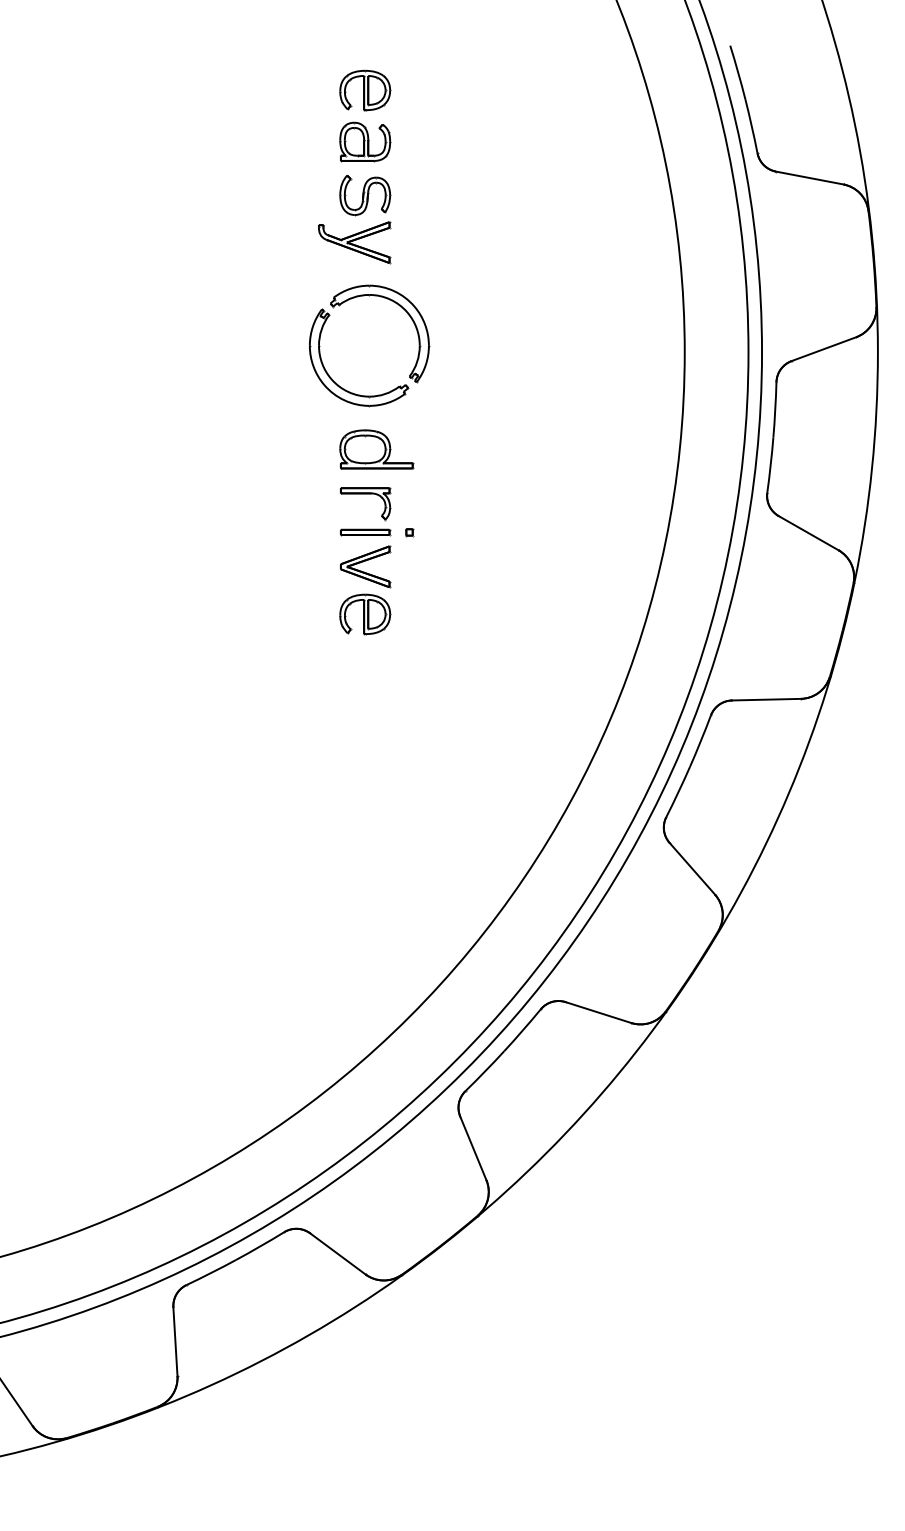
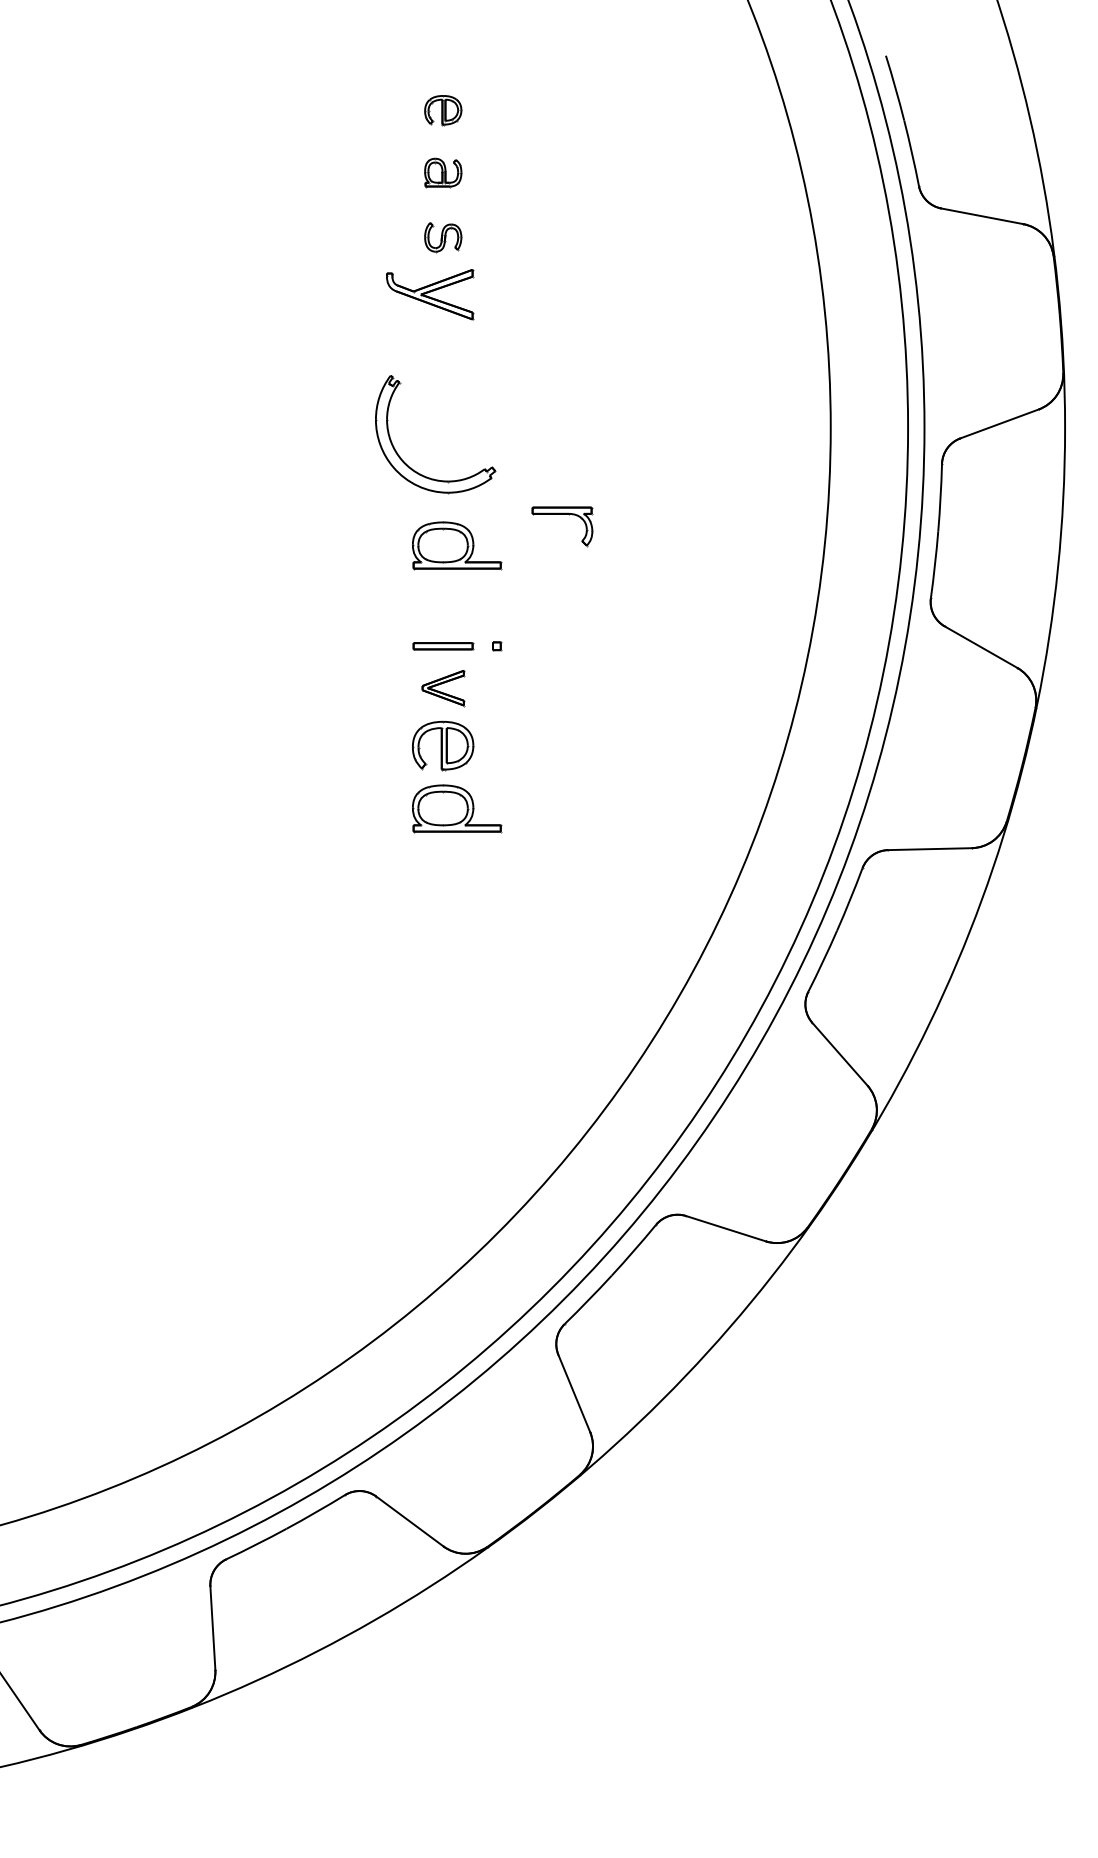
part: (365, 90) -> (443, 110), size x0.6
part: (365, 141) -> (443, 172), size x0.6
part: (365, 195) -> (443, 237), size x0.6
part: (400, 307) -> (486, 373), removed
part: (365, 493) -> (562, 514), moved
part: (365, 567) -> (443, 688), size x0.7
part: (377, 666) -> (457, 808), added

